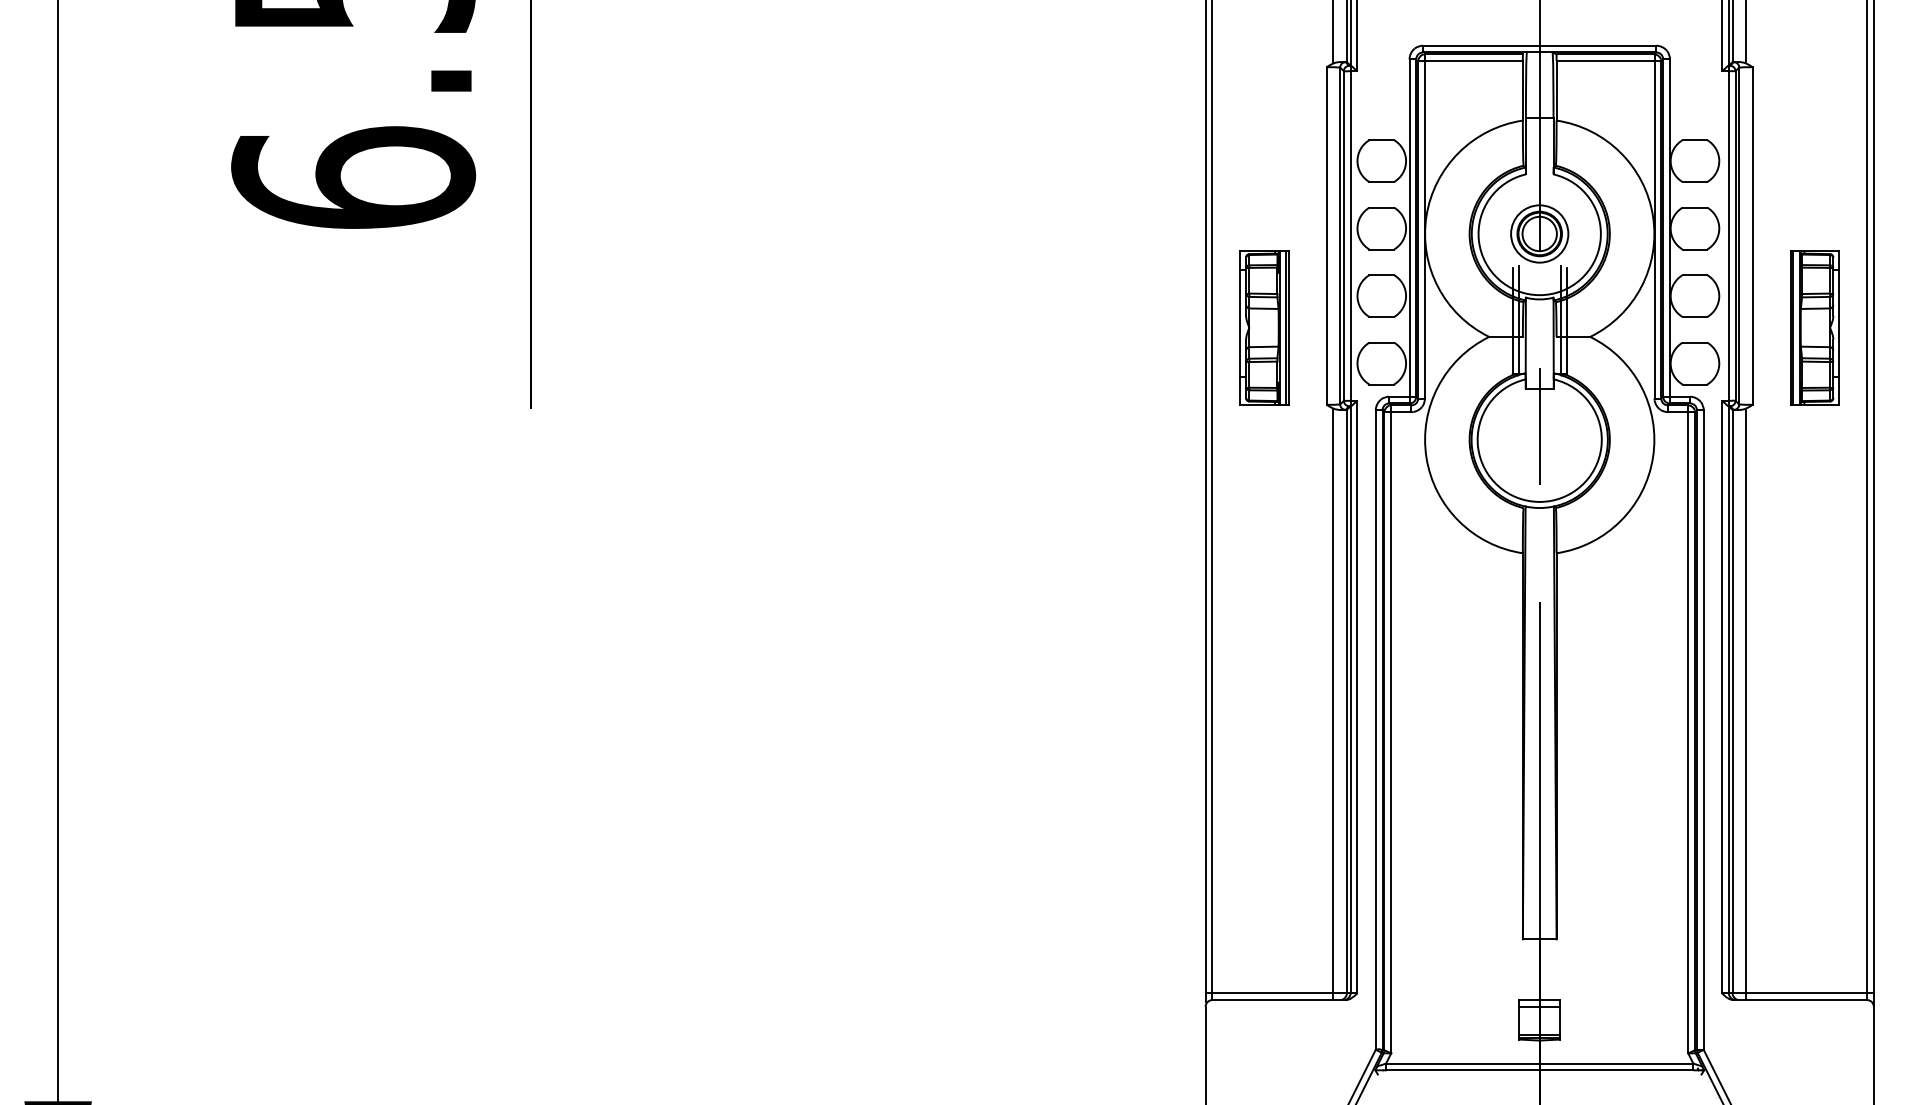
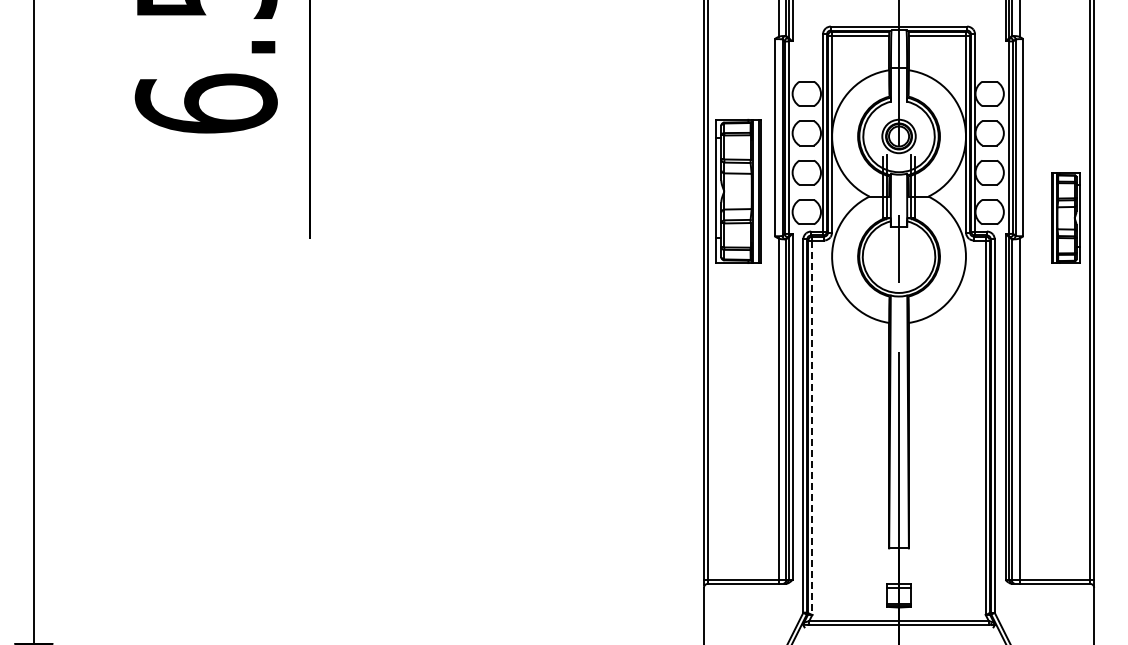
part: (1263, 326) -> (737, 190), size x1.6
part: (1814, 326) -> (1065, 217), moved
line: (1391, 734) -> (812, 428), solid -> dashed

